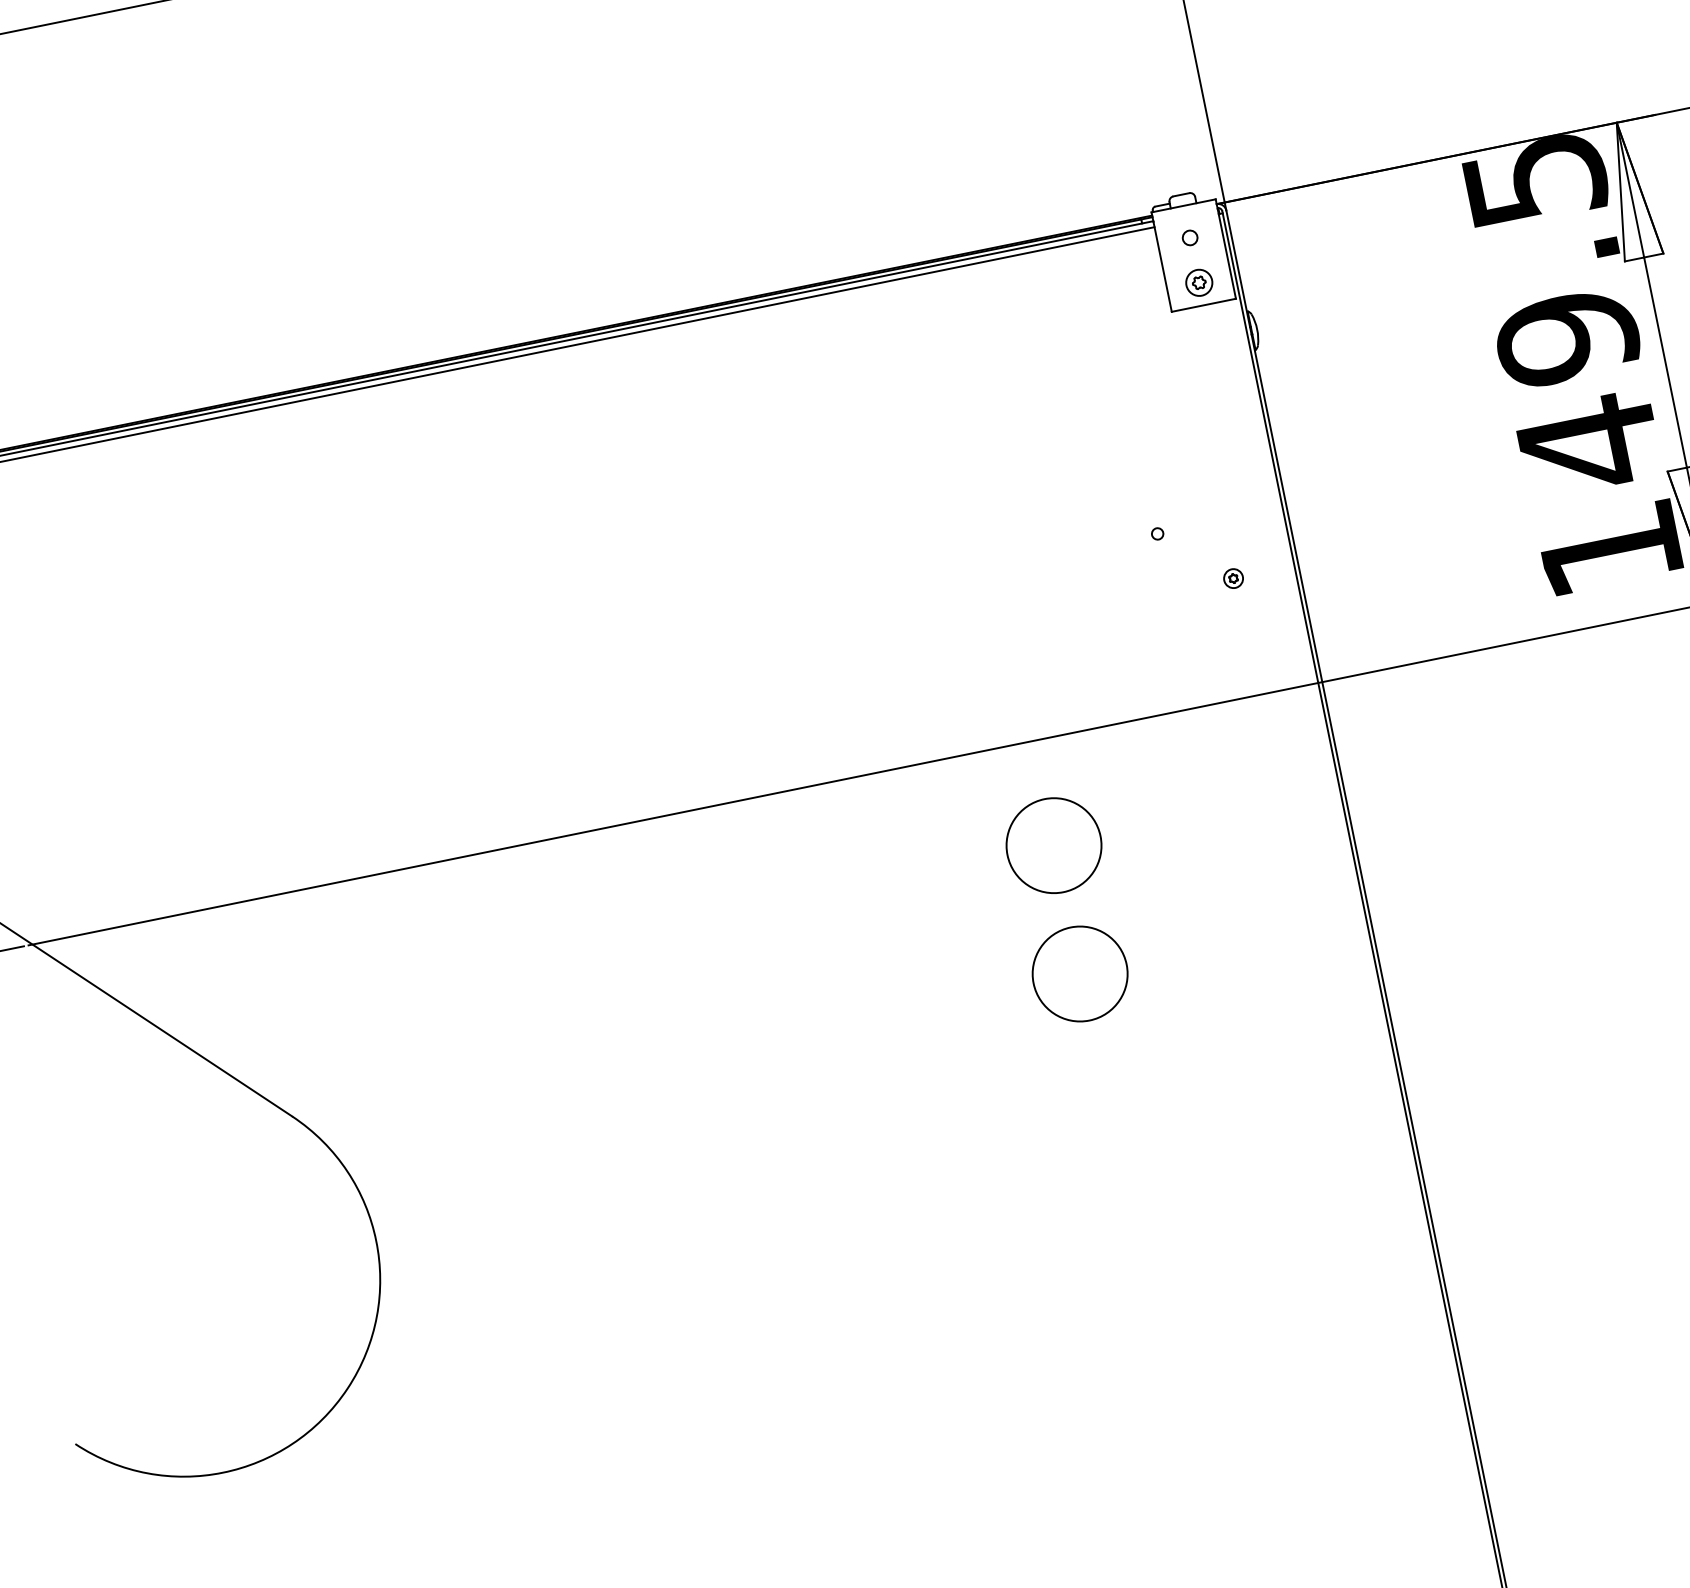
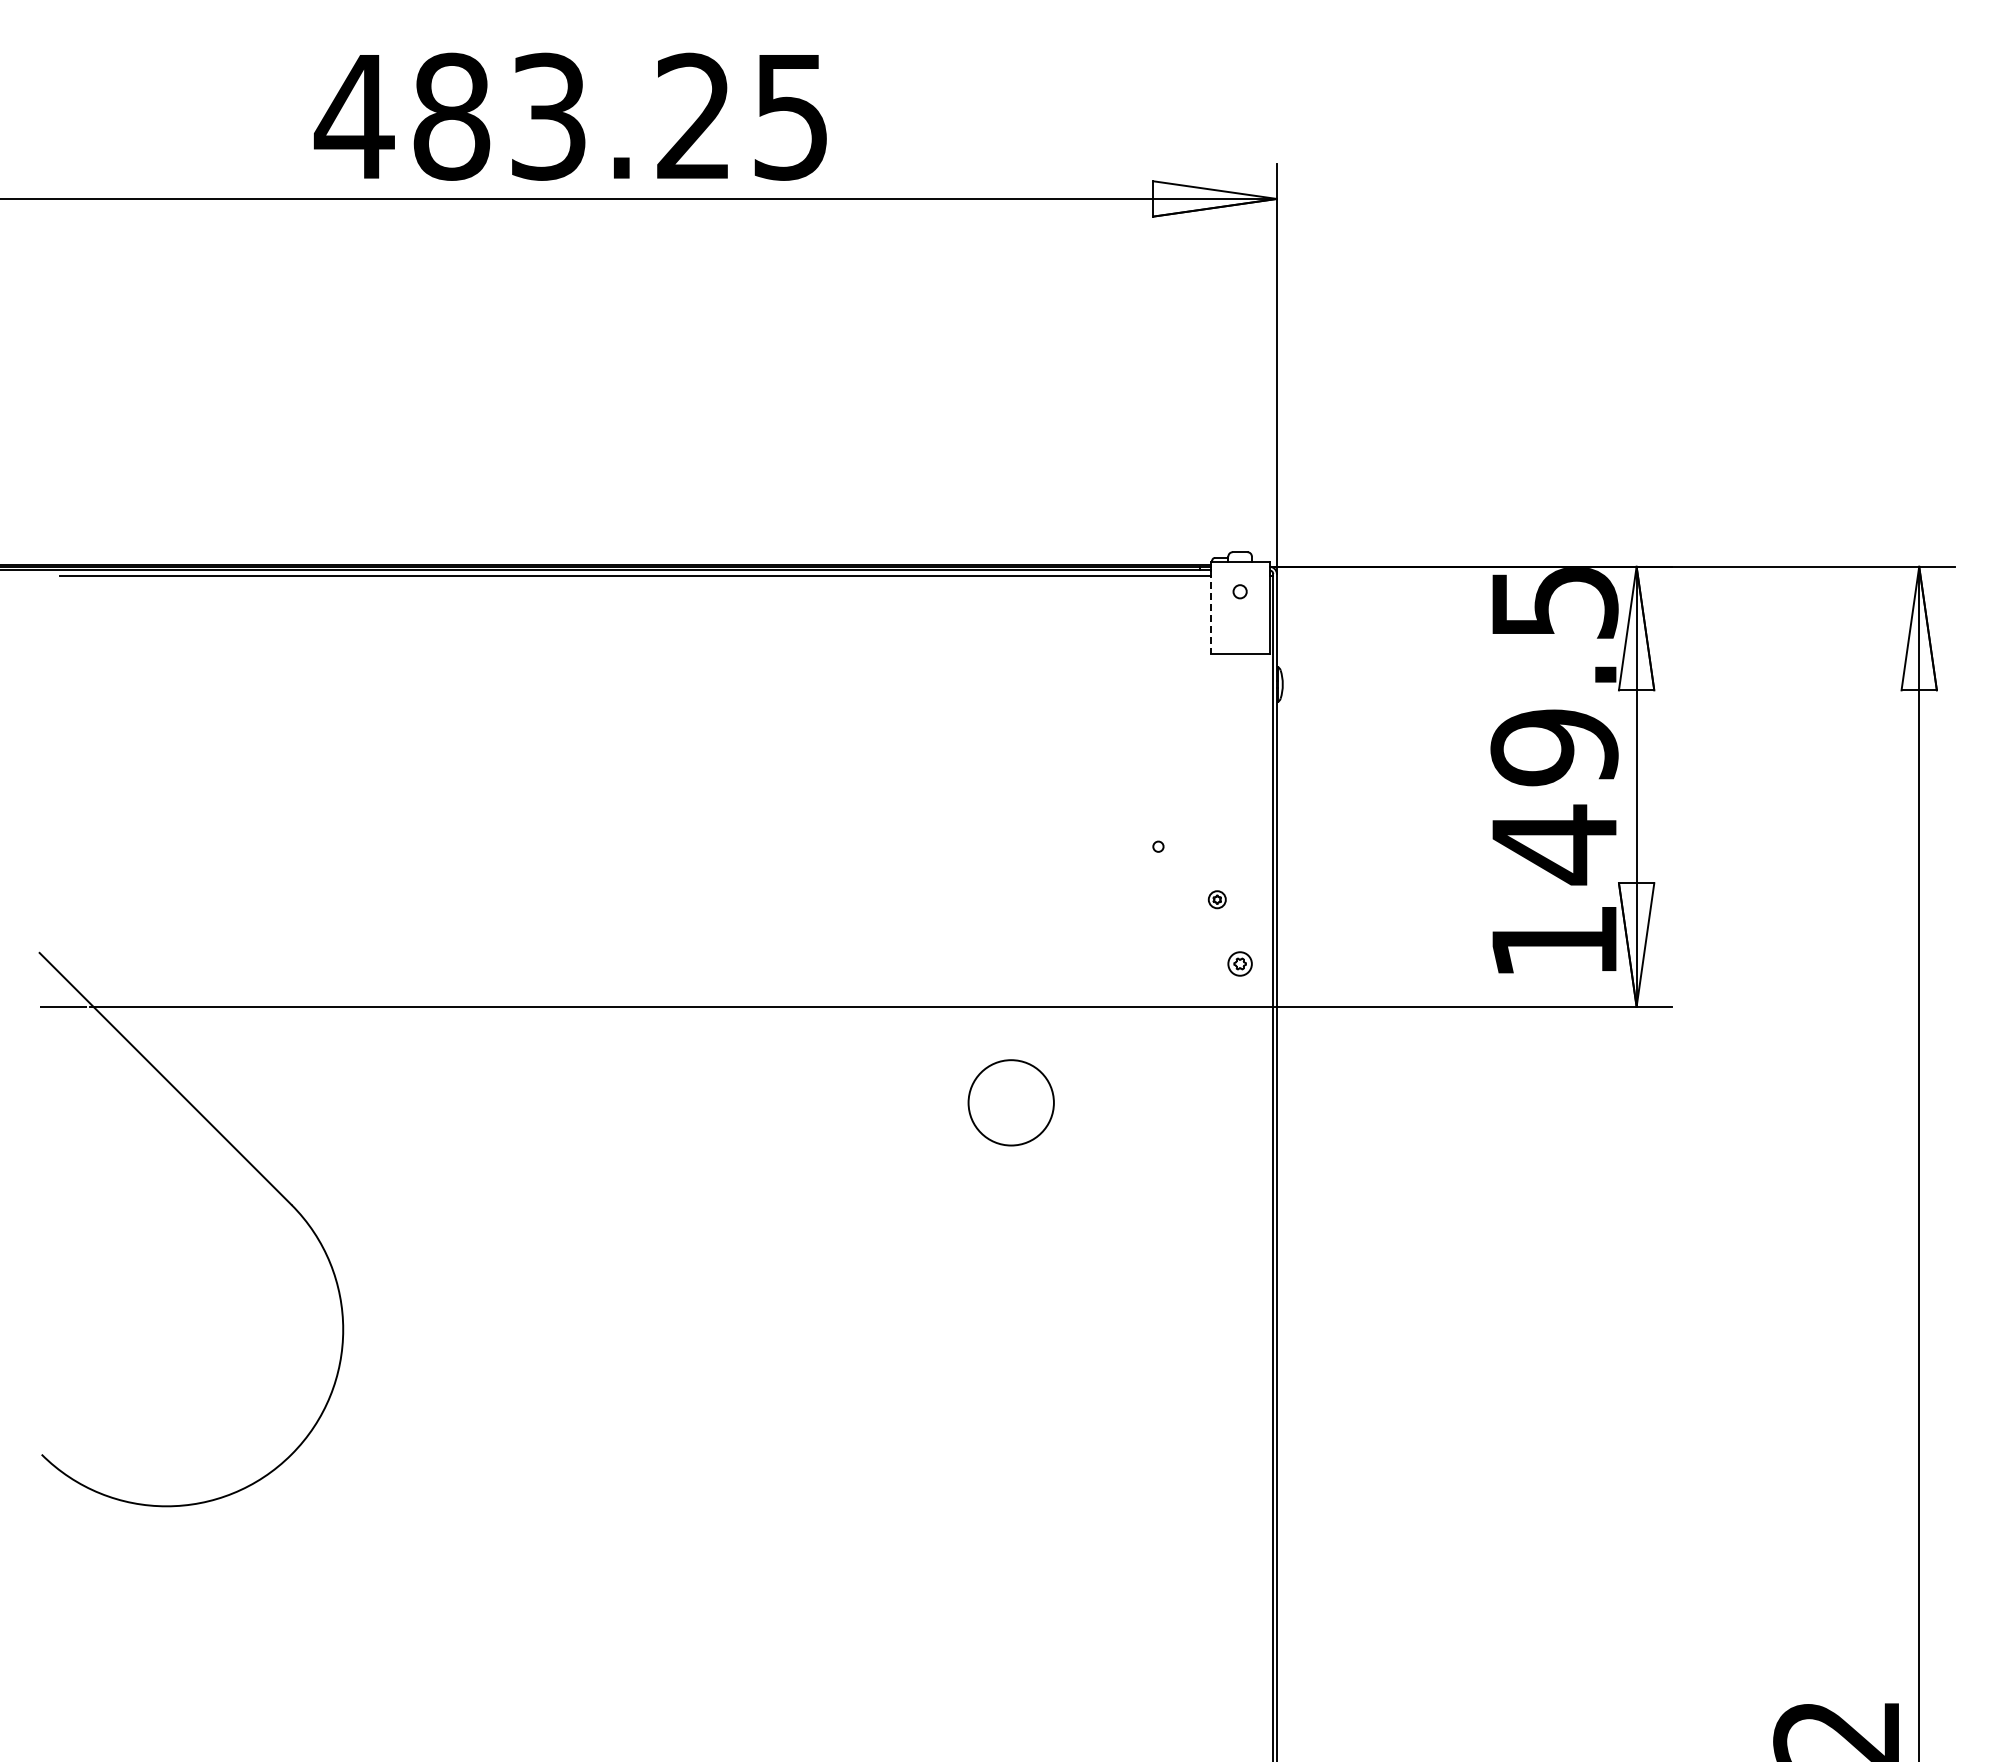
line: (1162, 267) -> (1210, 612), solid -> dashed
part: (1198, 282) -> (1239, 963), moved
circle: (1079, 974) -> (1010, 1220), removed

